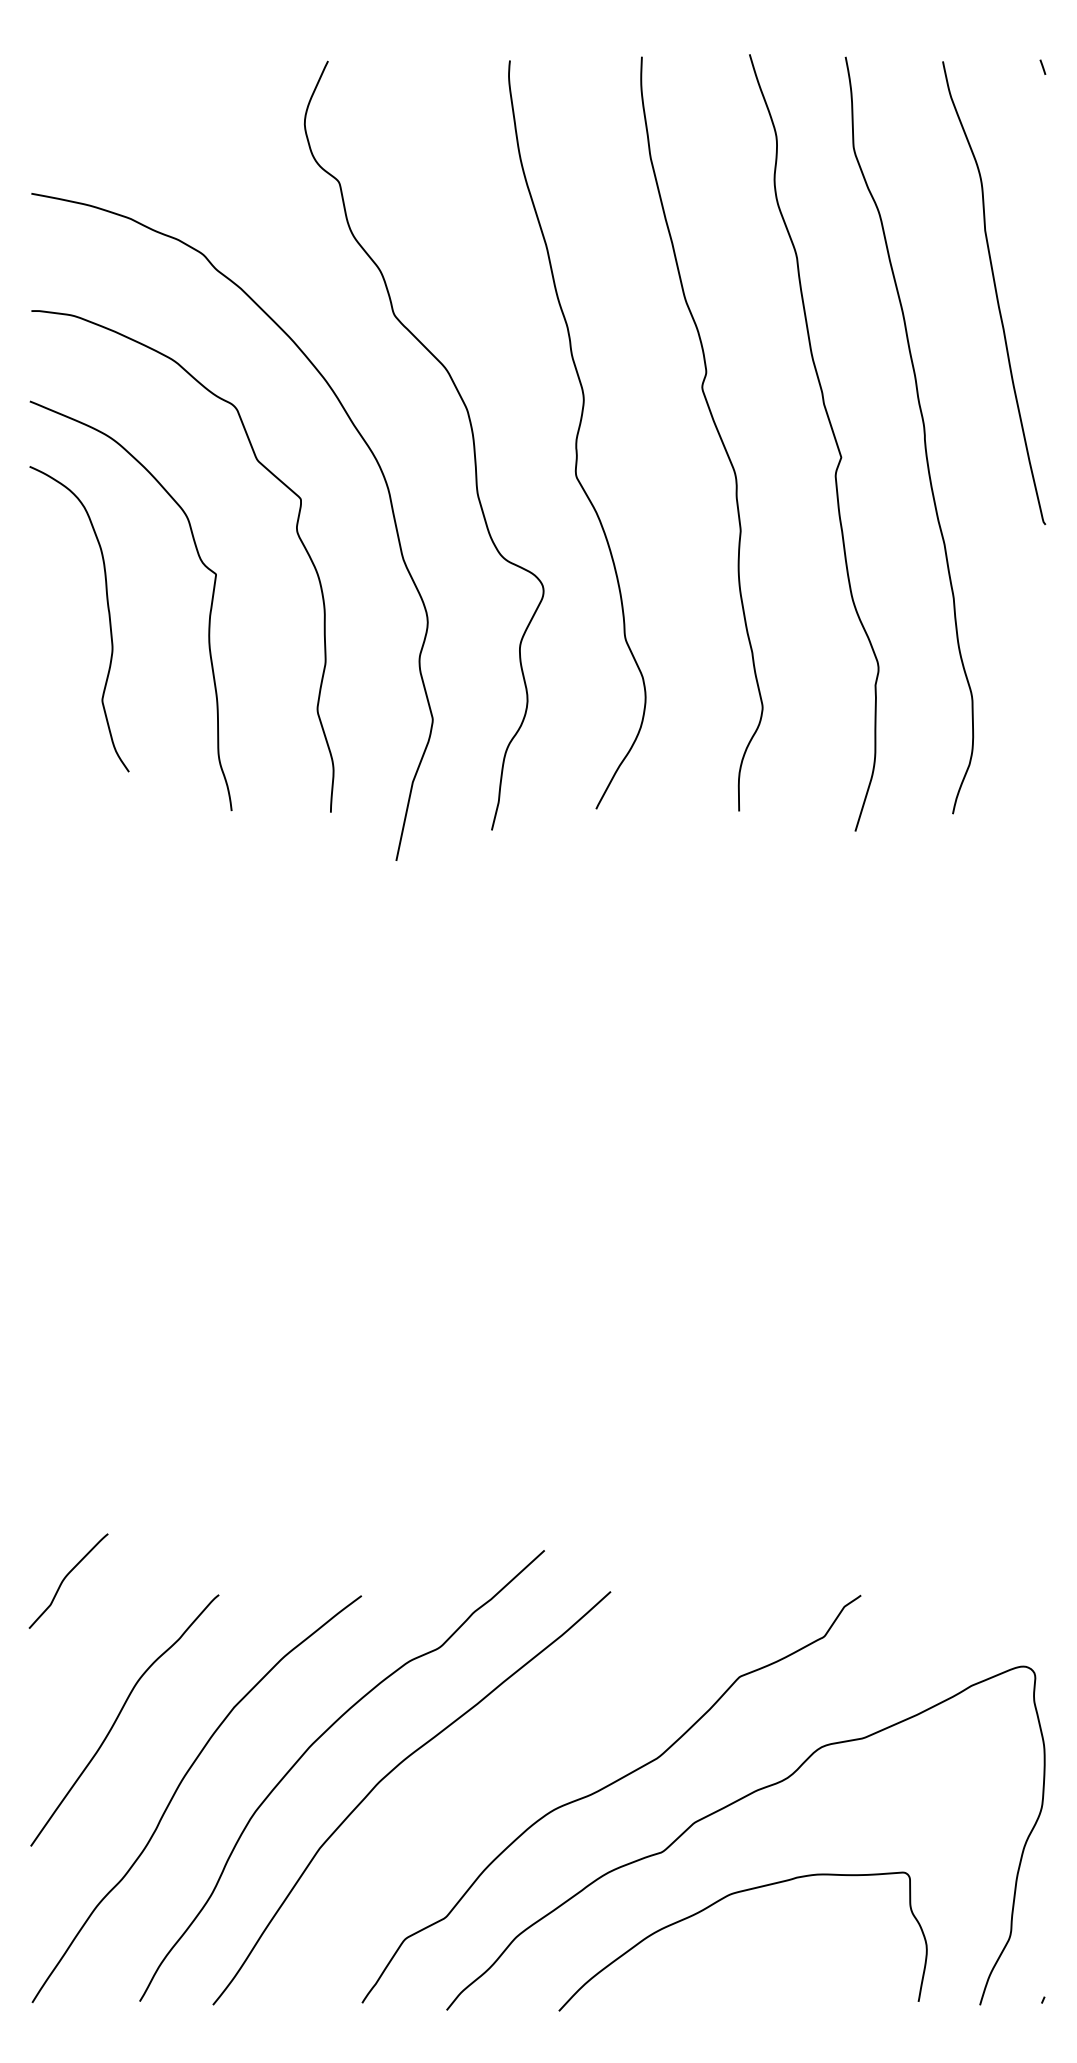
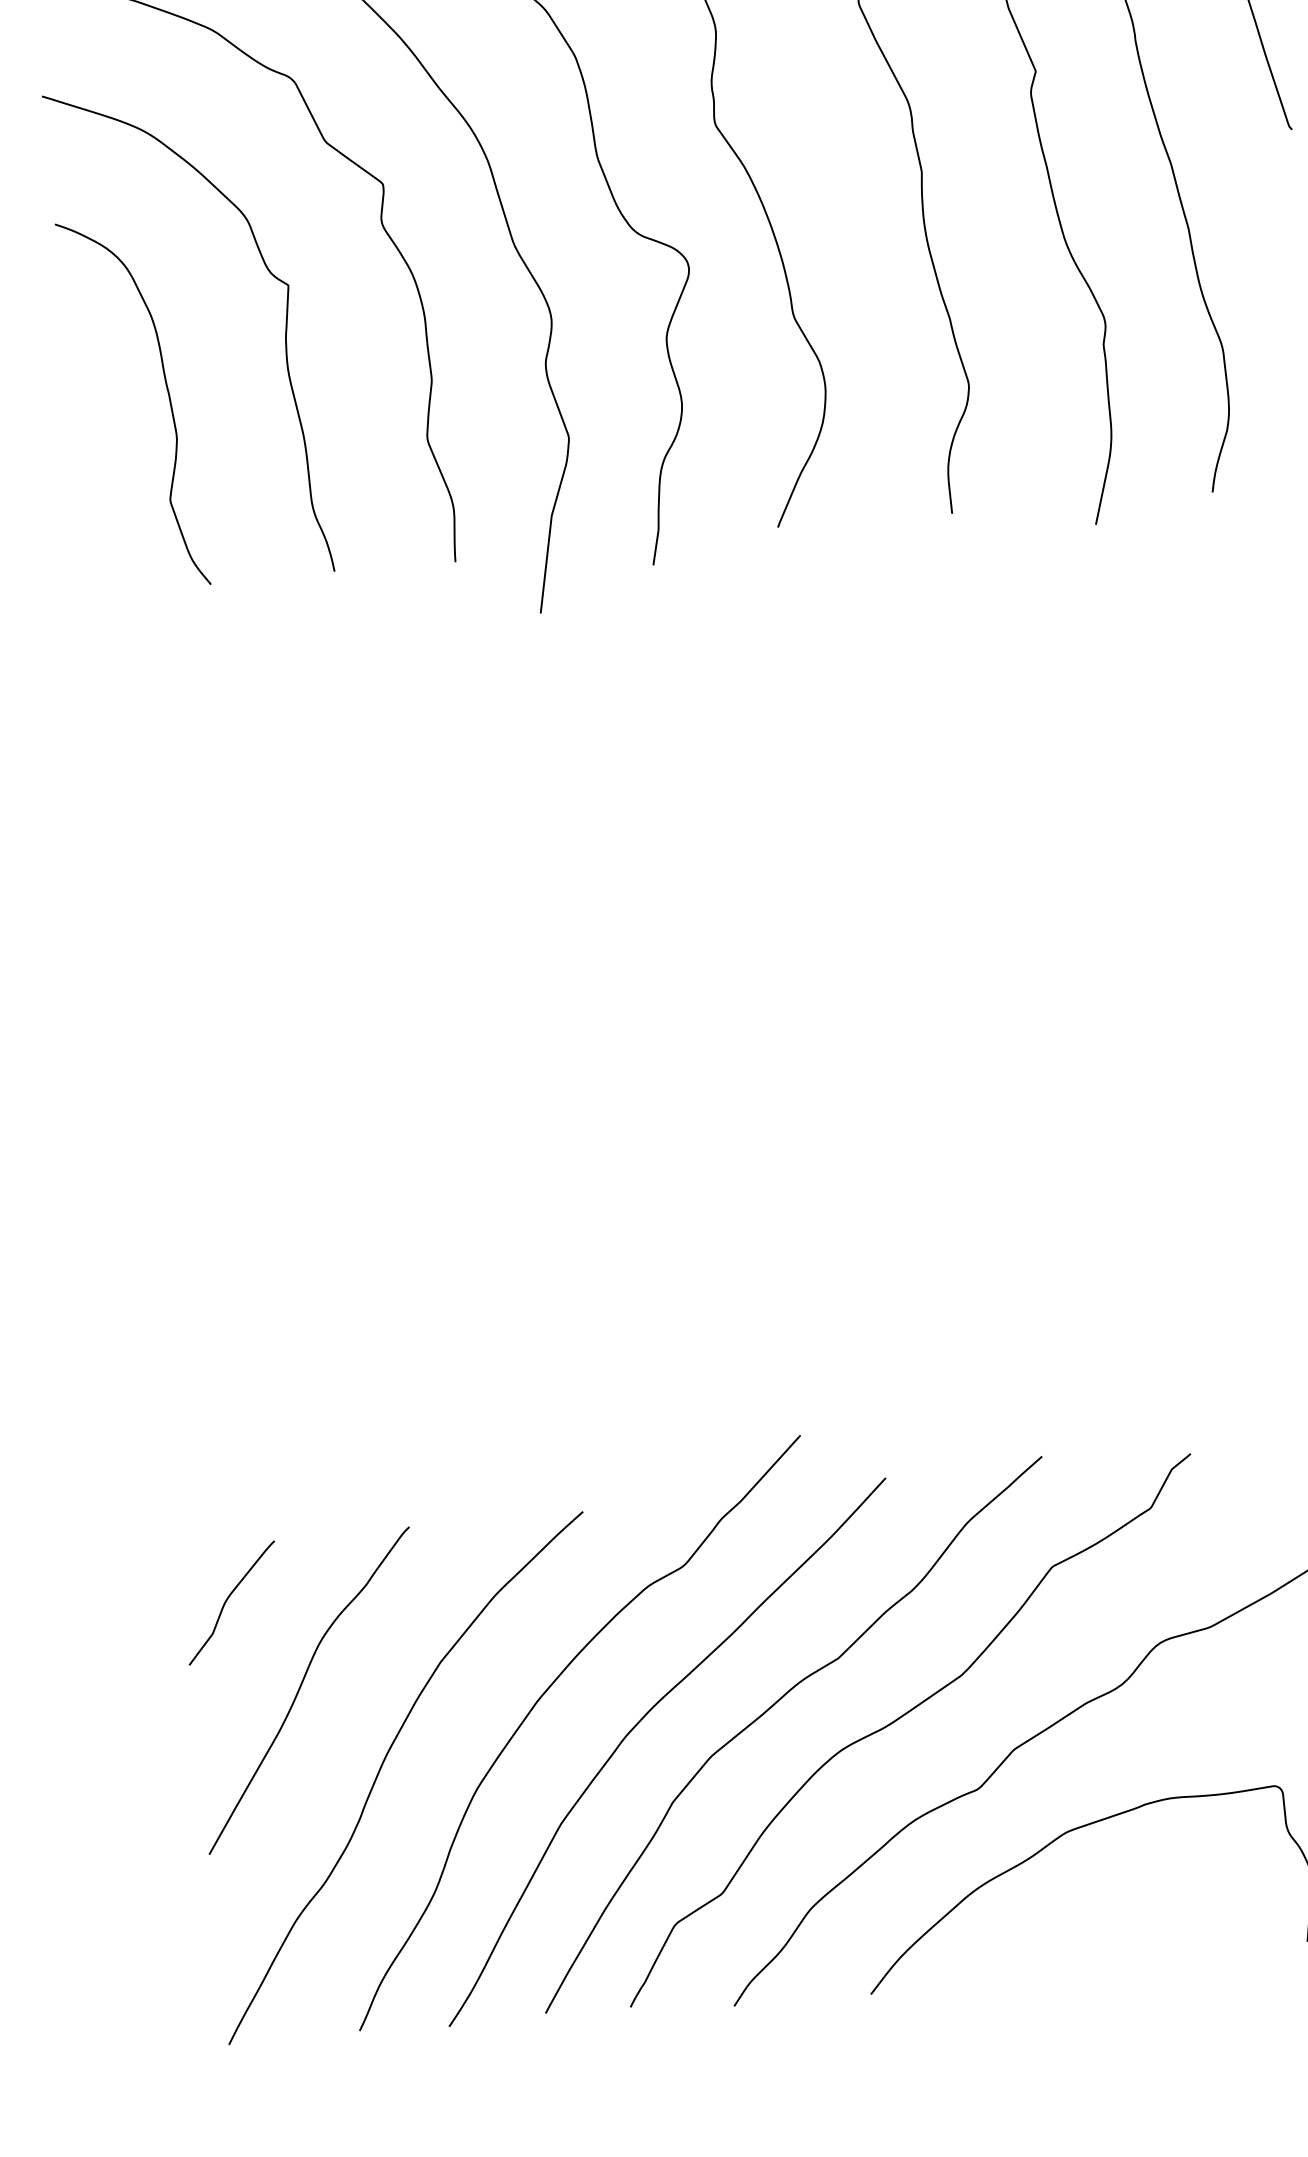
curve: (108, 617) -> (168, 398), moved
curve: (66, 1577) -> (228, 1598), moved
curve: (500, 1770) -> (772, 1708), added

